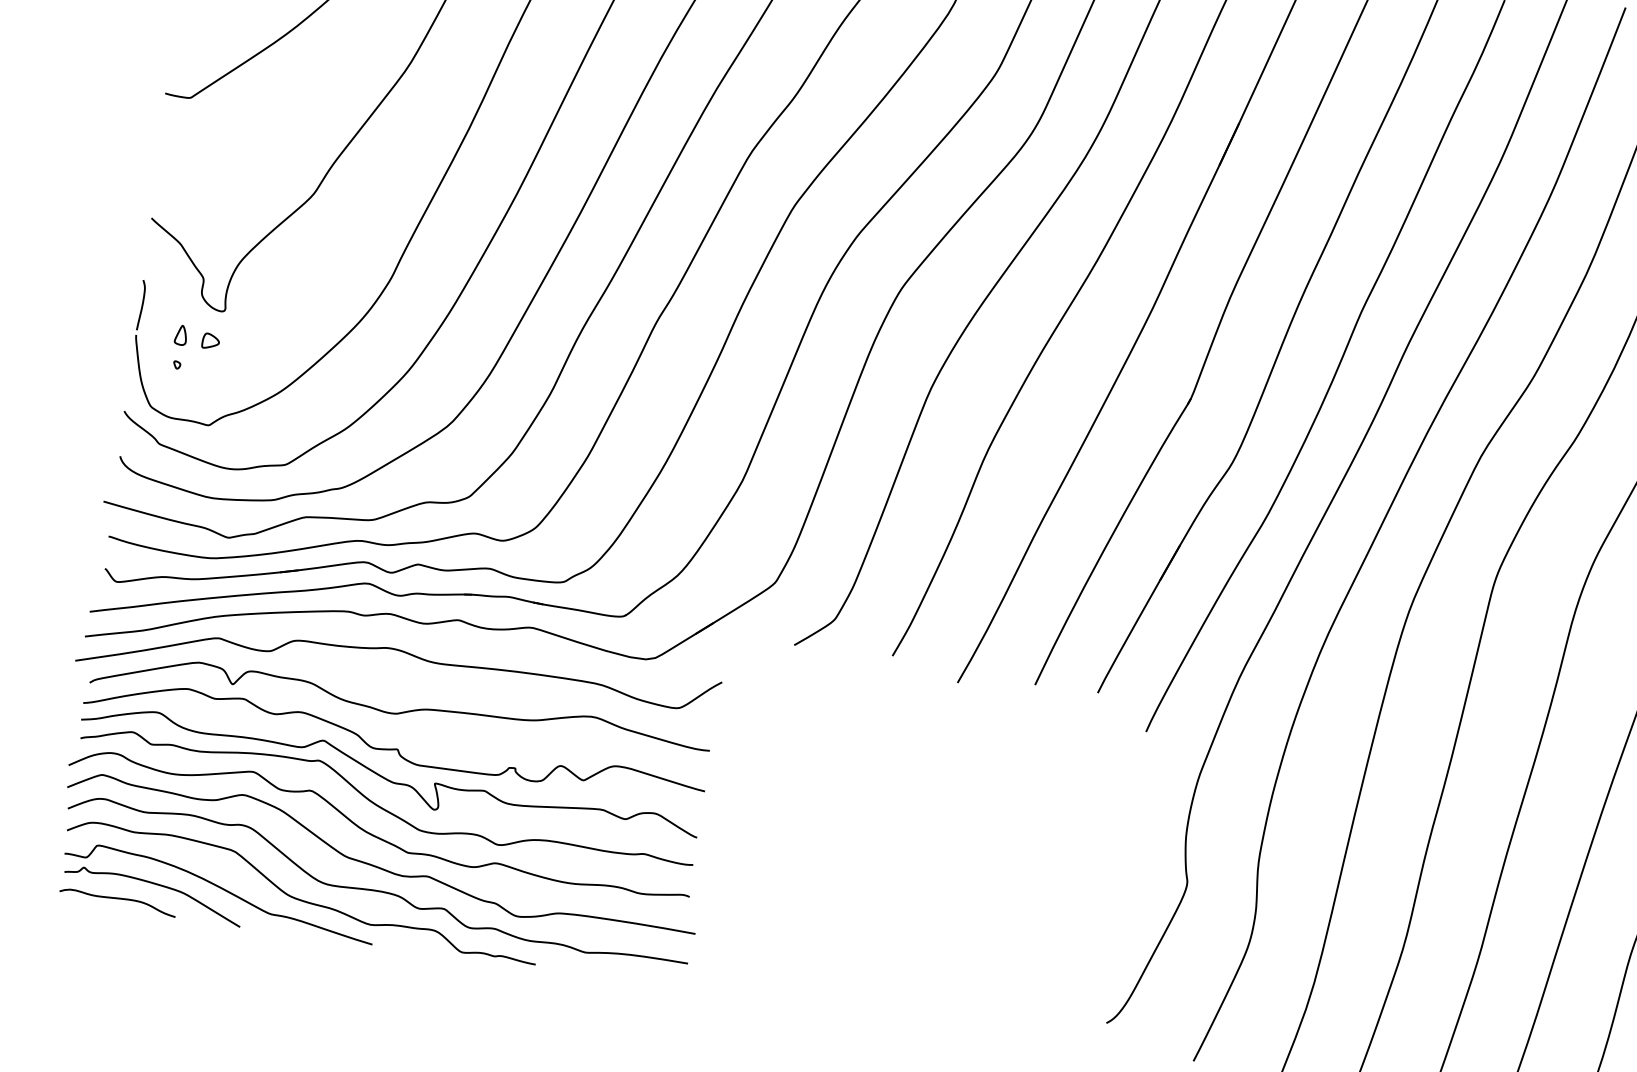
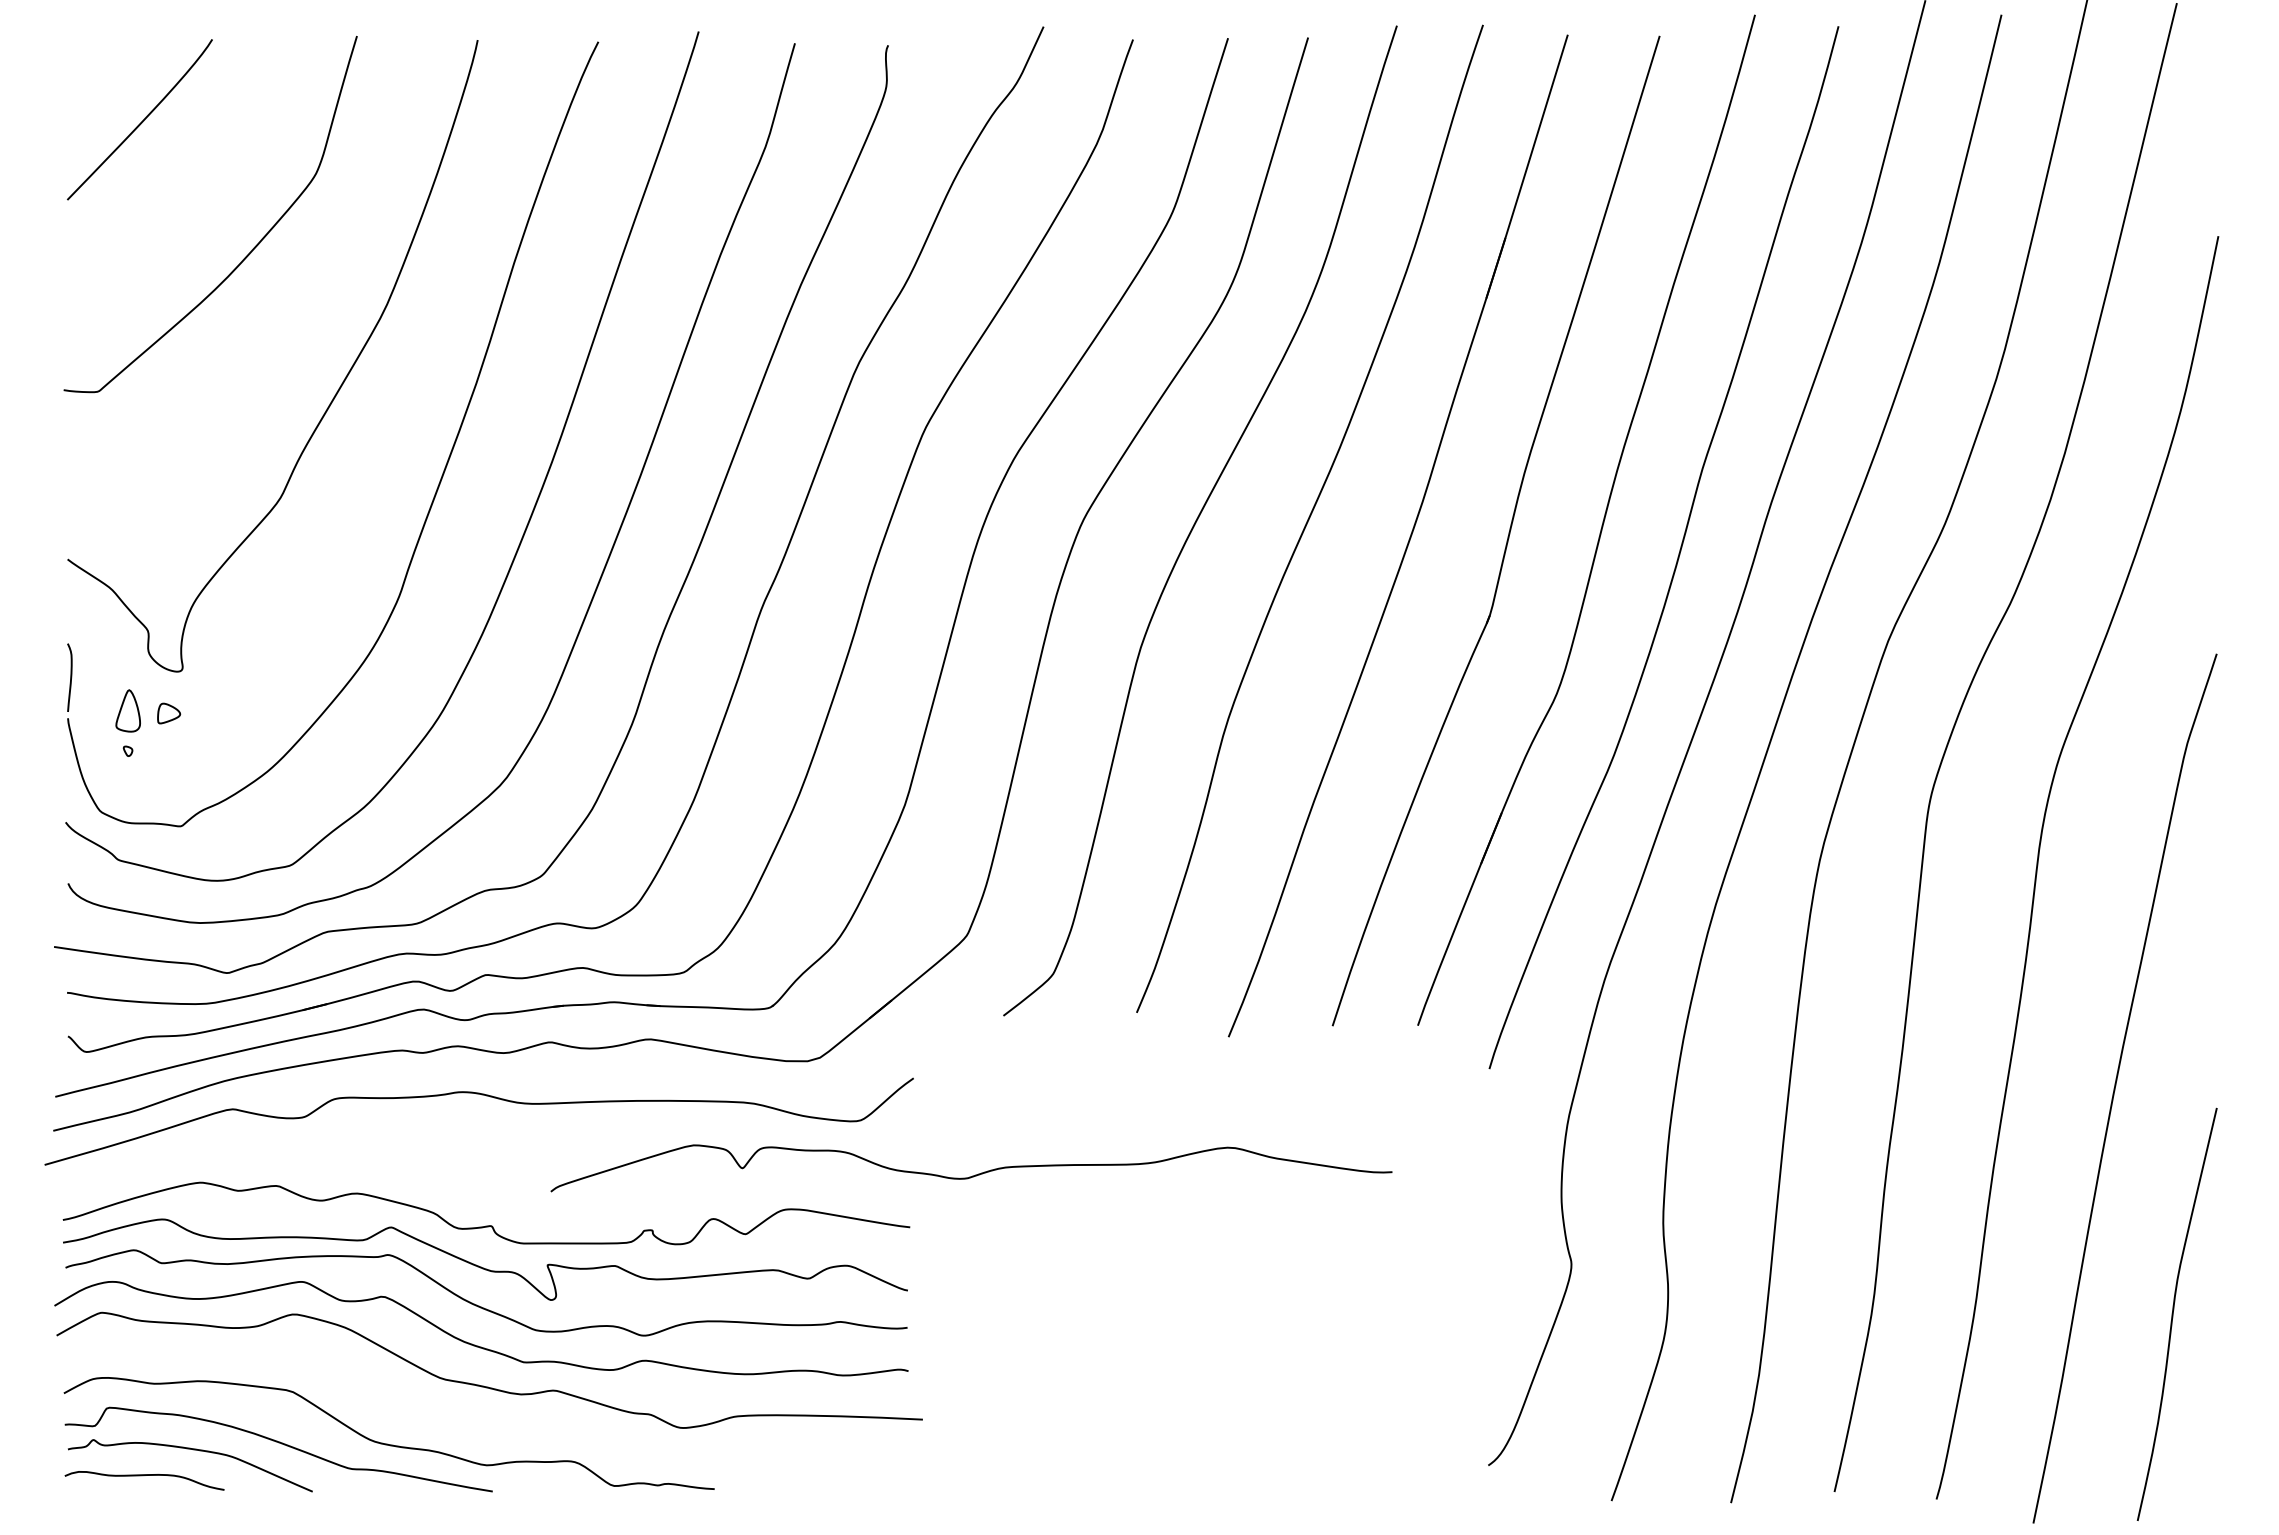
part: (180, 335) -> (127, 710), size x1.6
curve: (401, 712) -> (972, 1175), moved
curve: (375, 889) -> (486, 1417), removed

